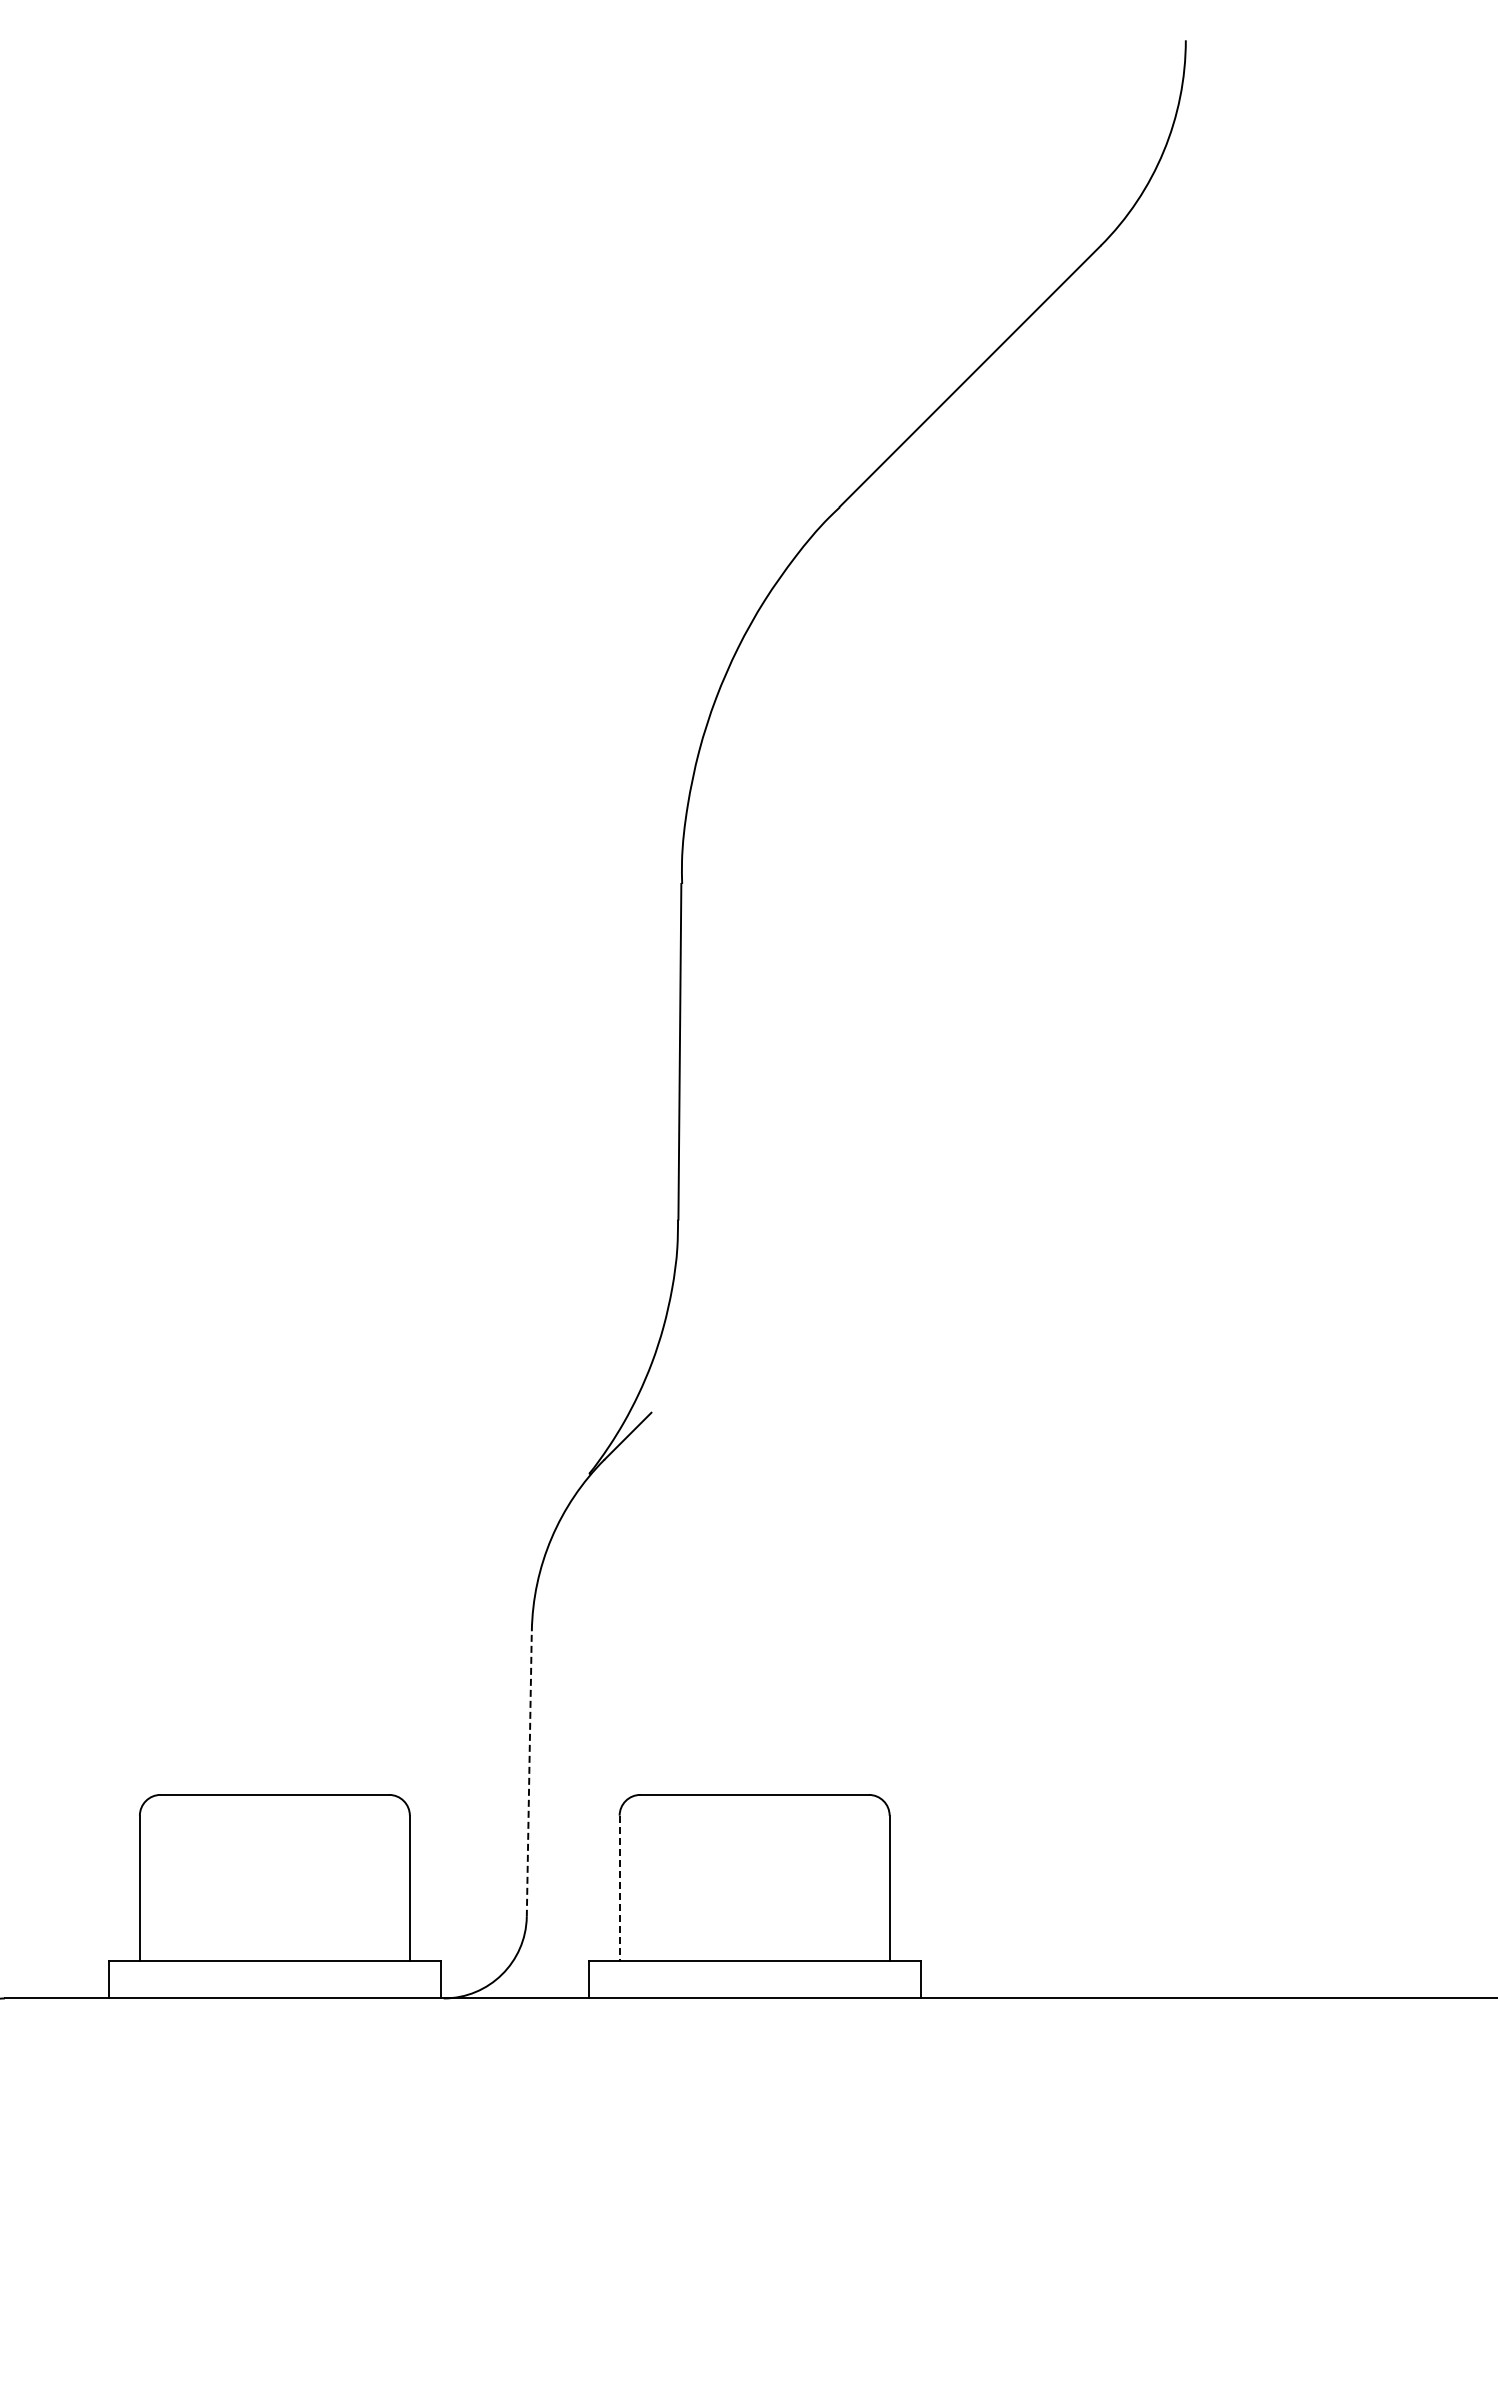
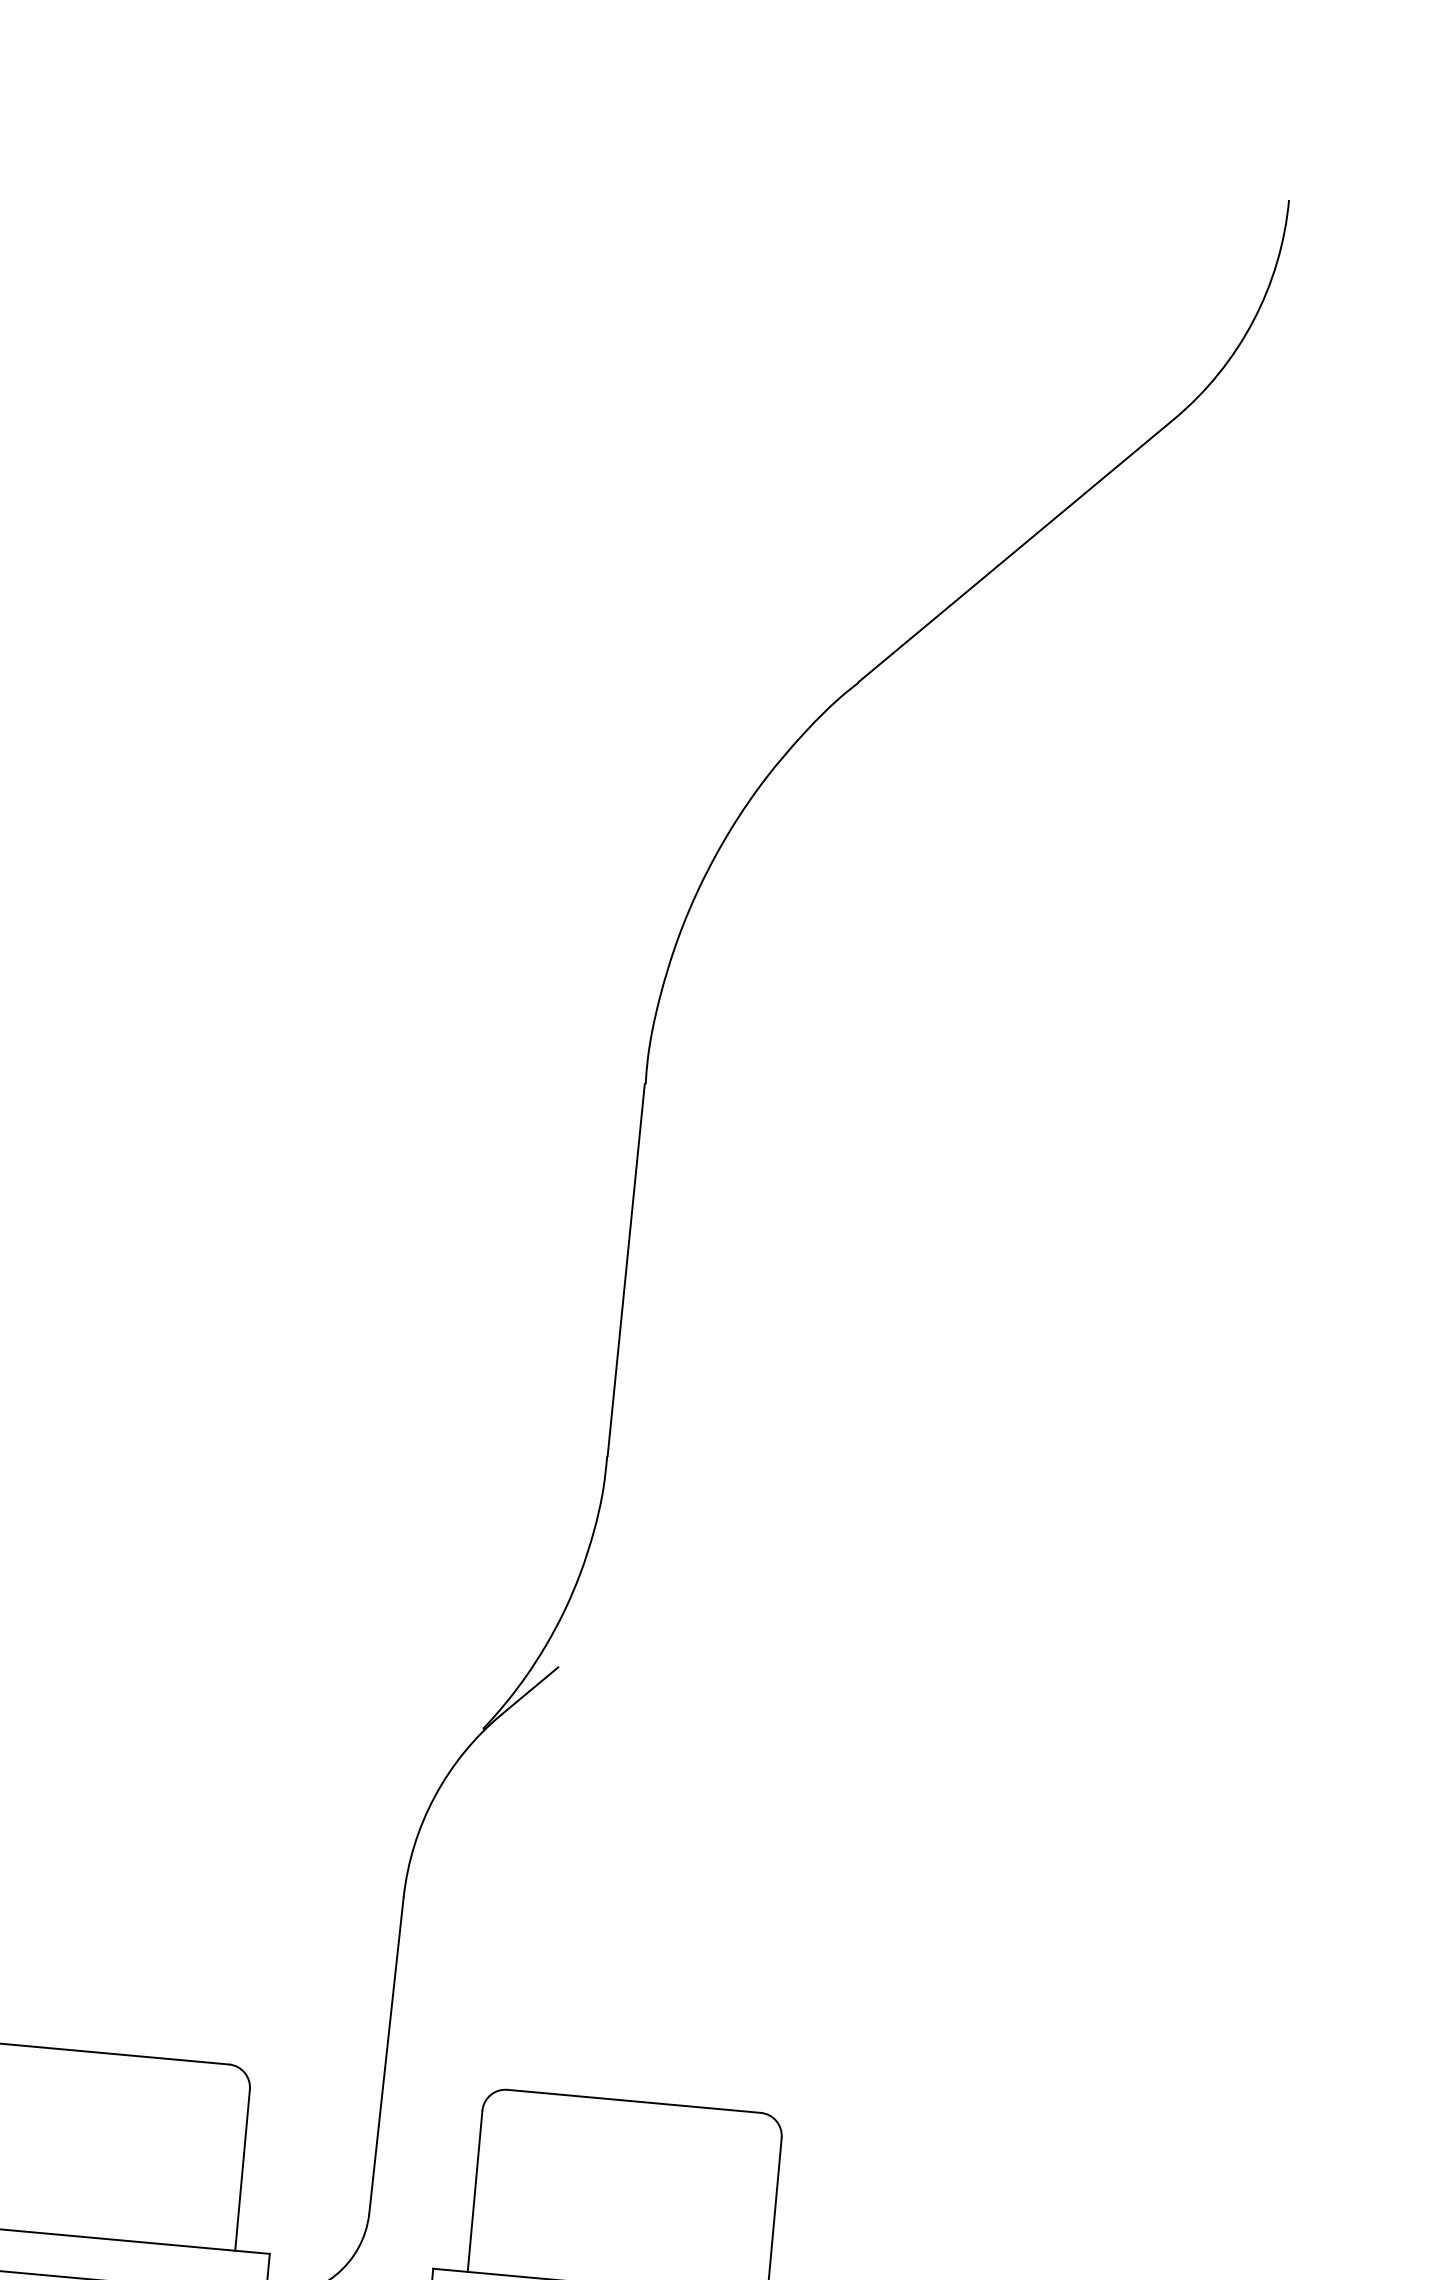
line: (529, 1774) -> (386, 2056), dashed -> solid
line: (619, 1888) -> (474, 2191), dashed -> solid

